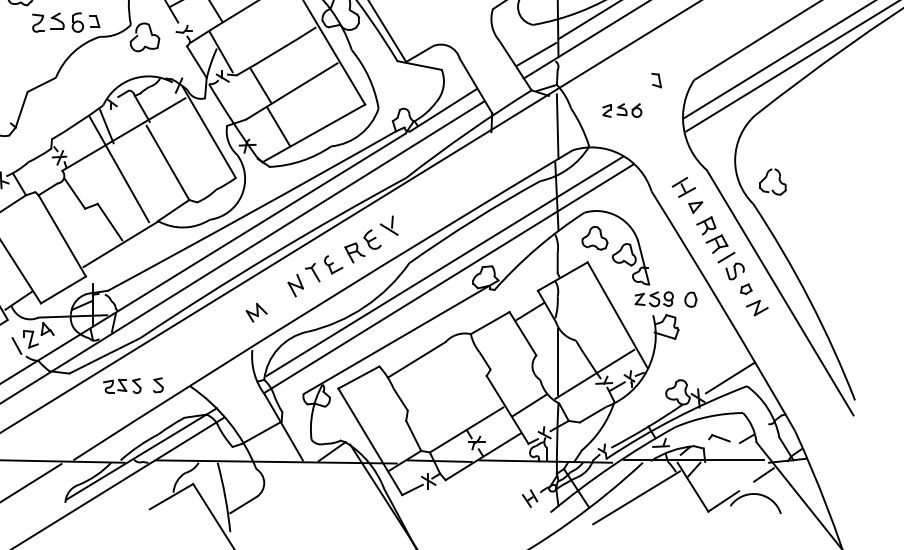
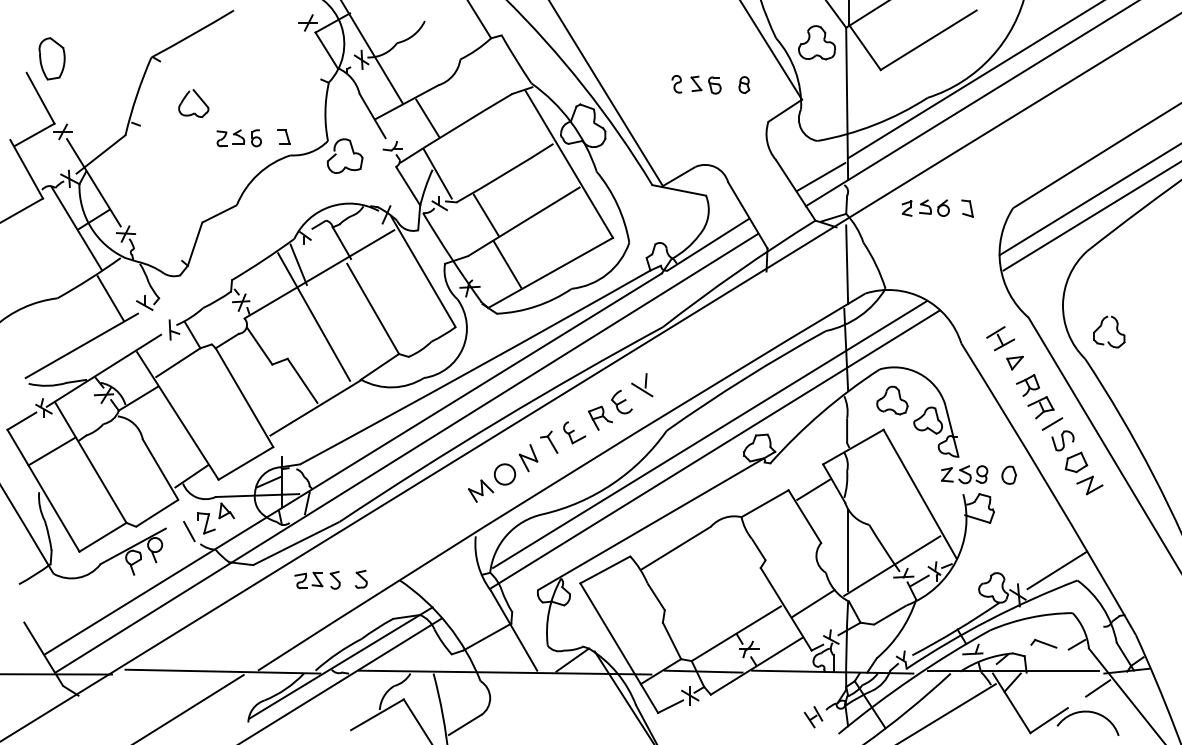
part: (57, 22) -> (238, 138), size x0.71
part: (622, 110) -> (925, 207), moved
part: (746, 289) -> (1076, 462), size x1.67
circle: (276, 299) -> (504, 474), added

